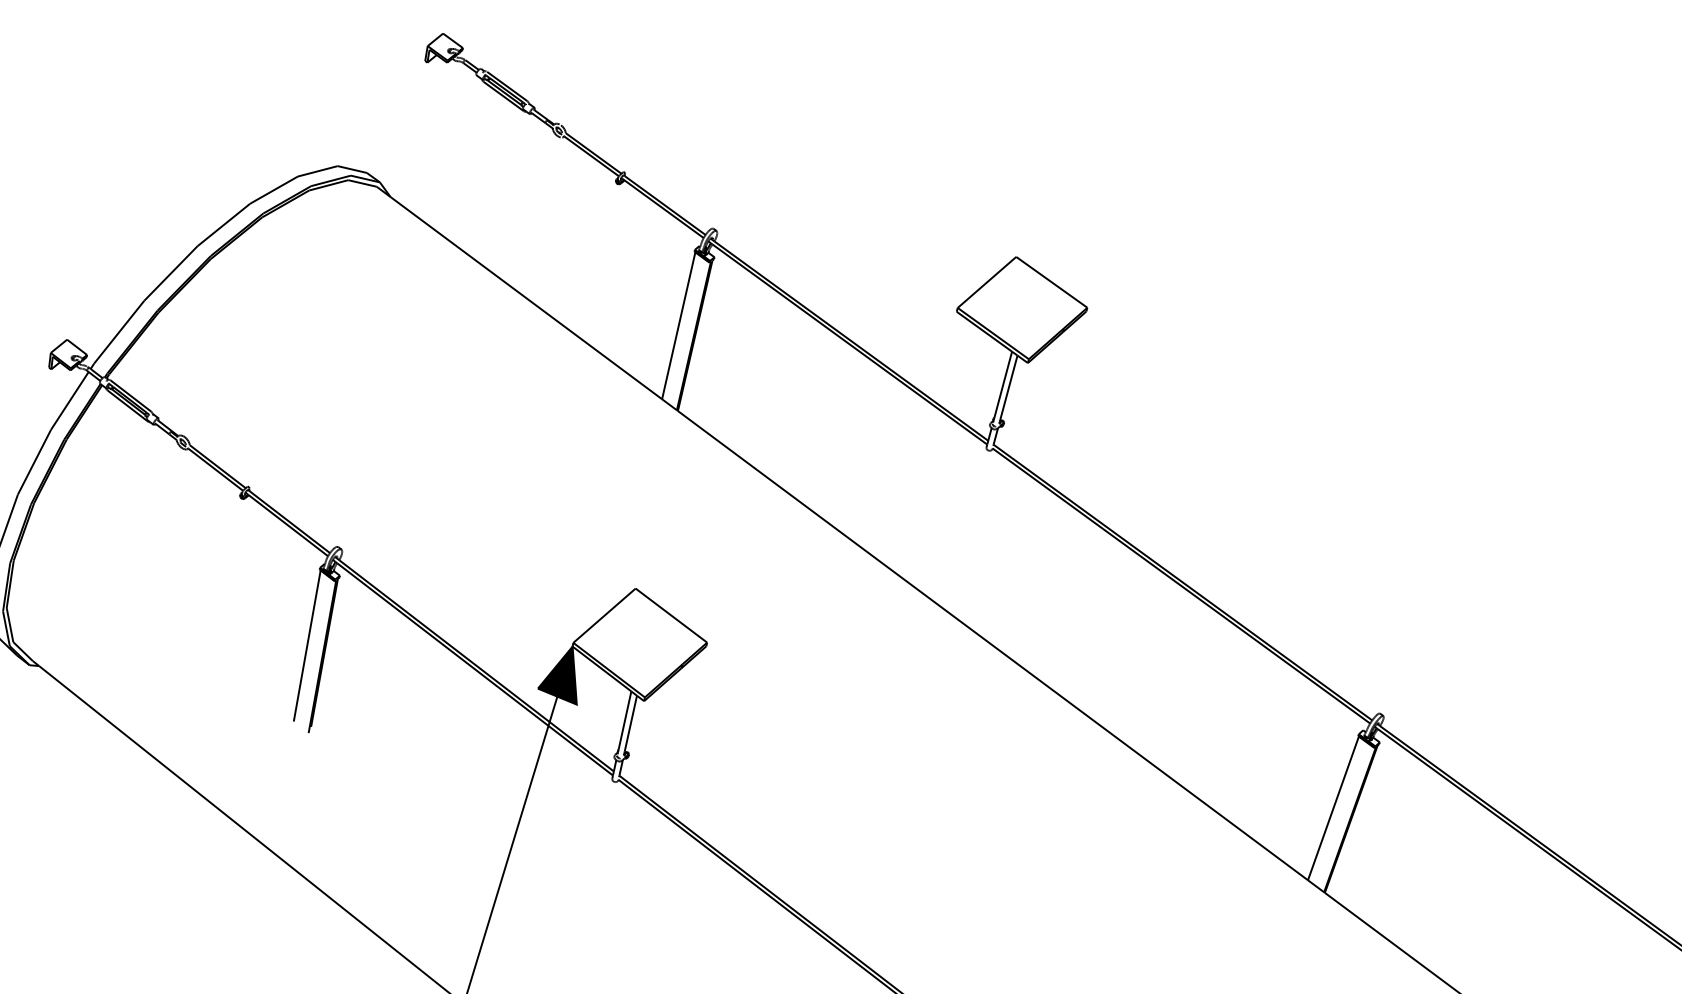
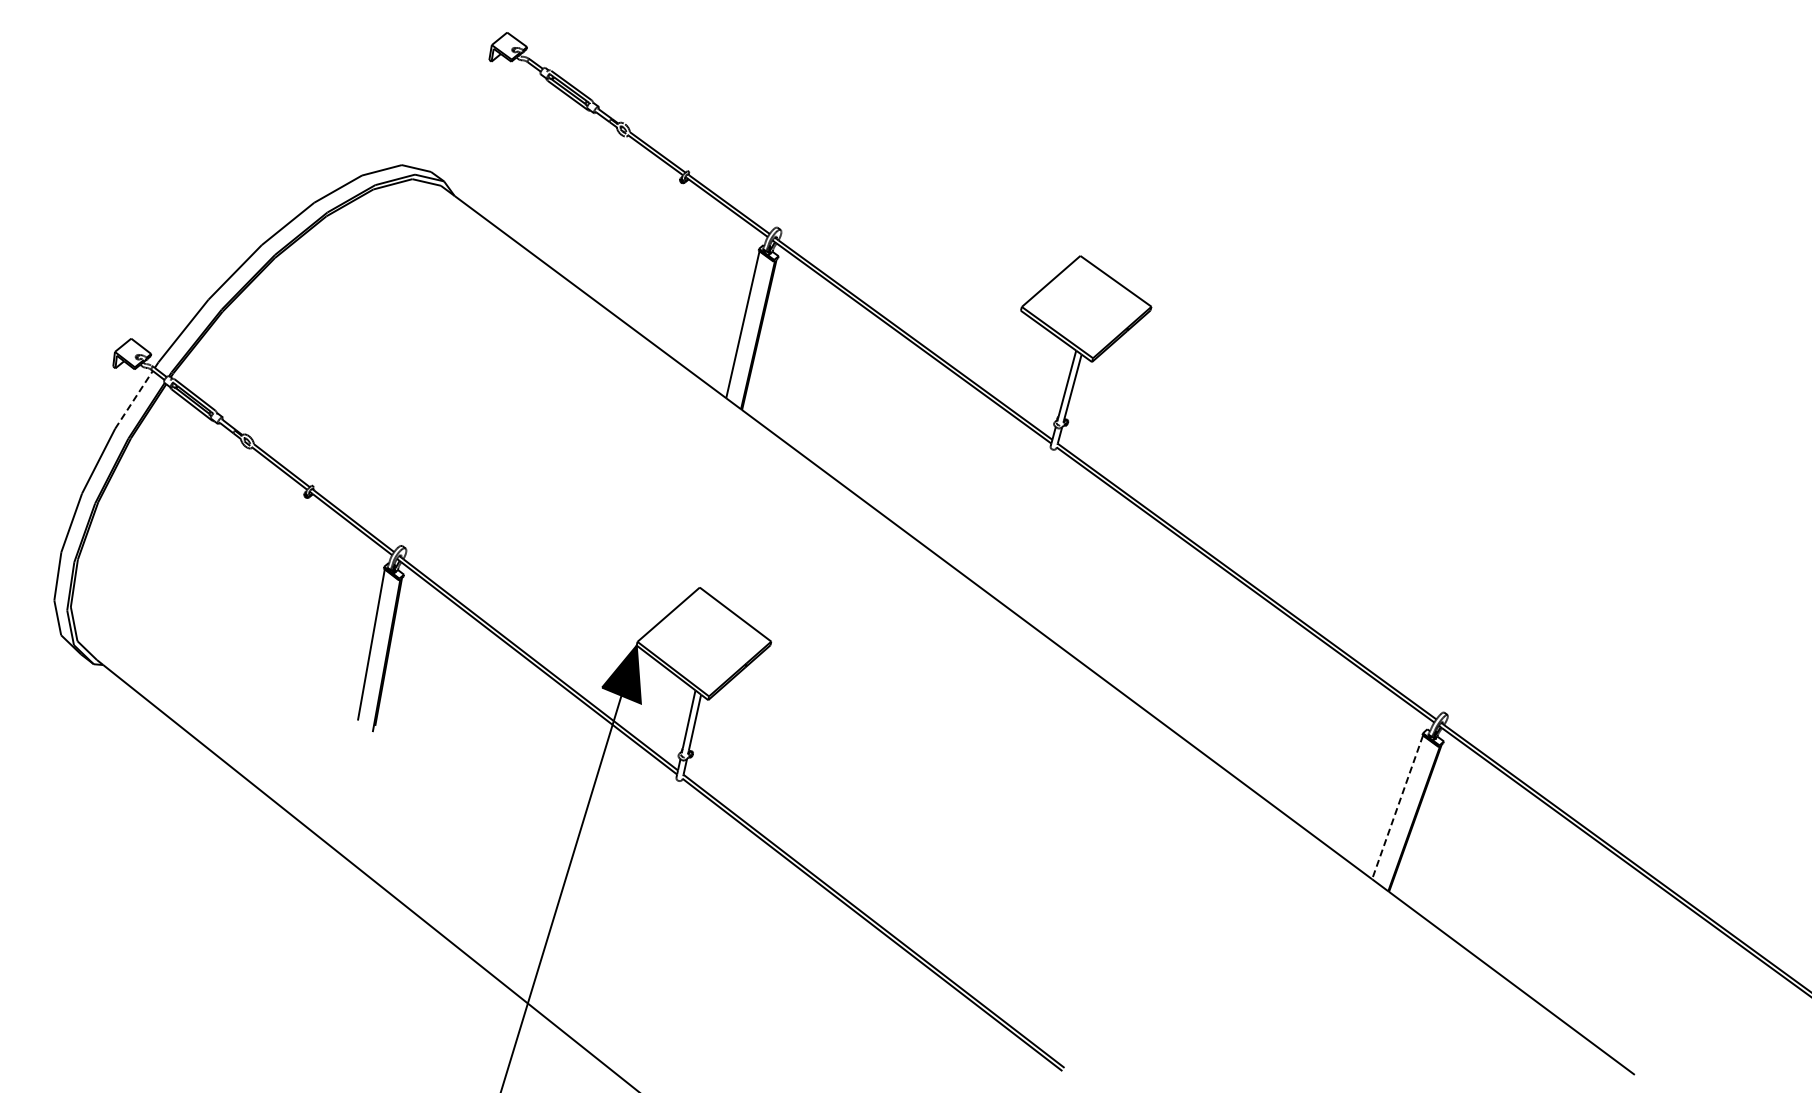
line: (70, 400) -> (134, 399), solid -> dashed
line: (1333, 808) -> (1397, 807), solid -> dashed

